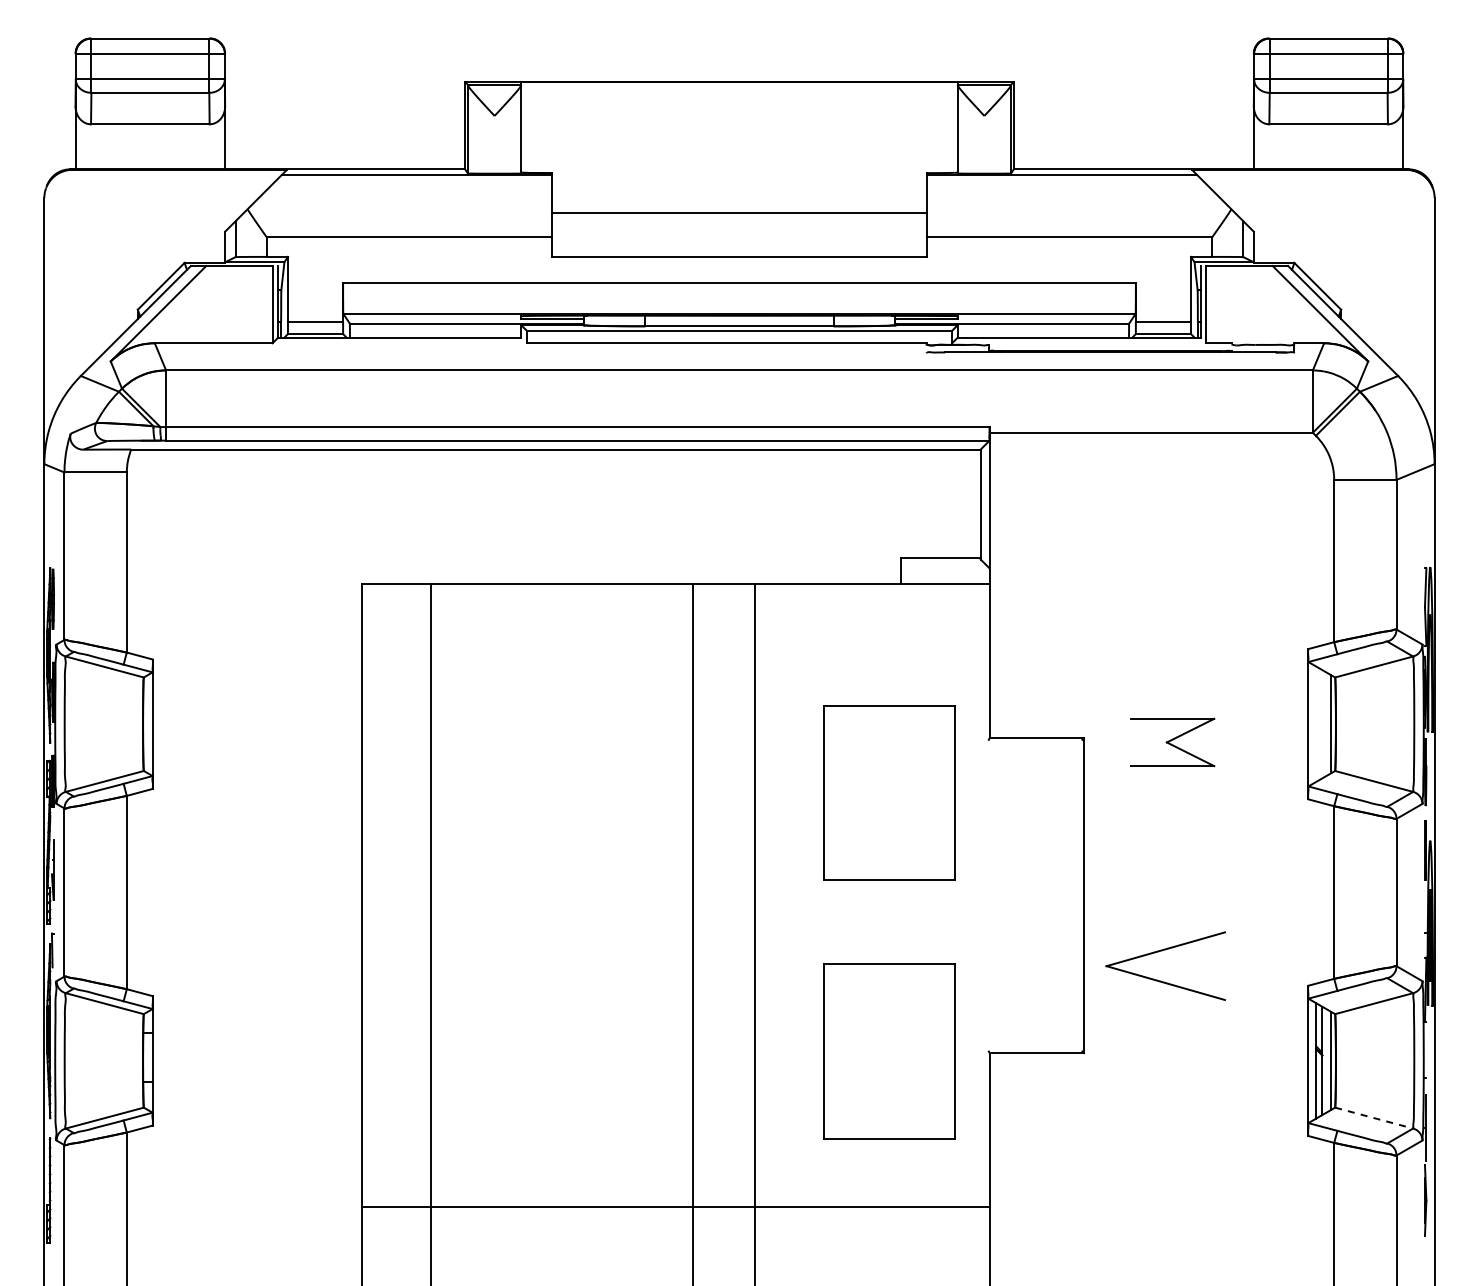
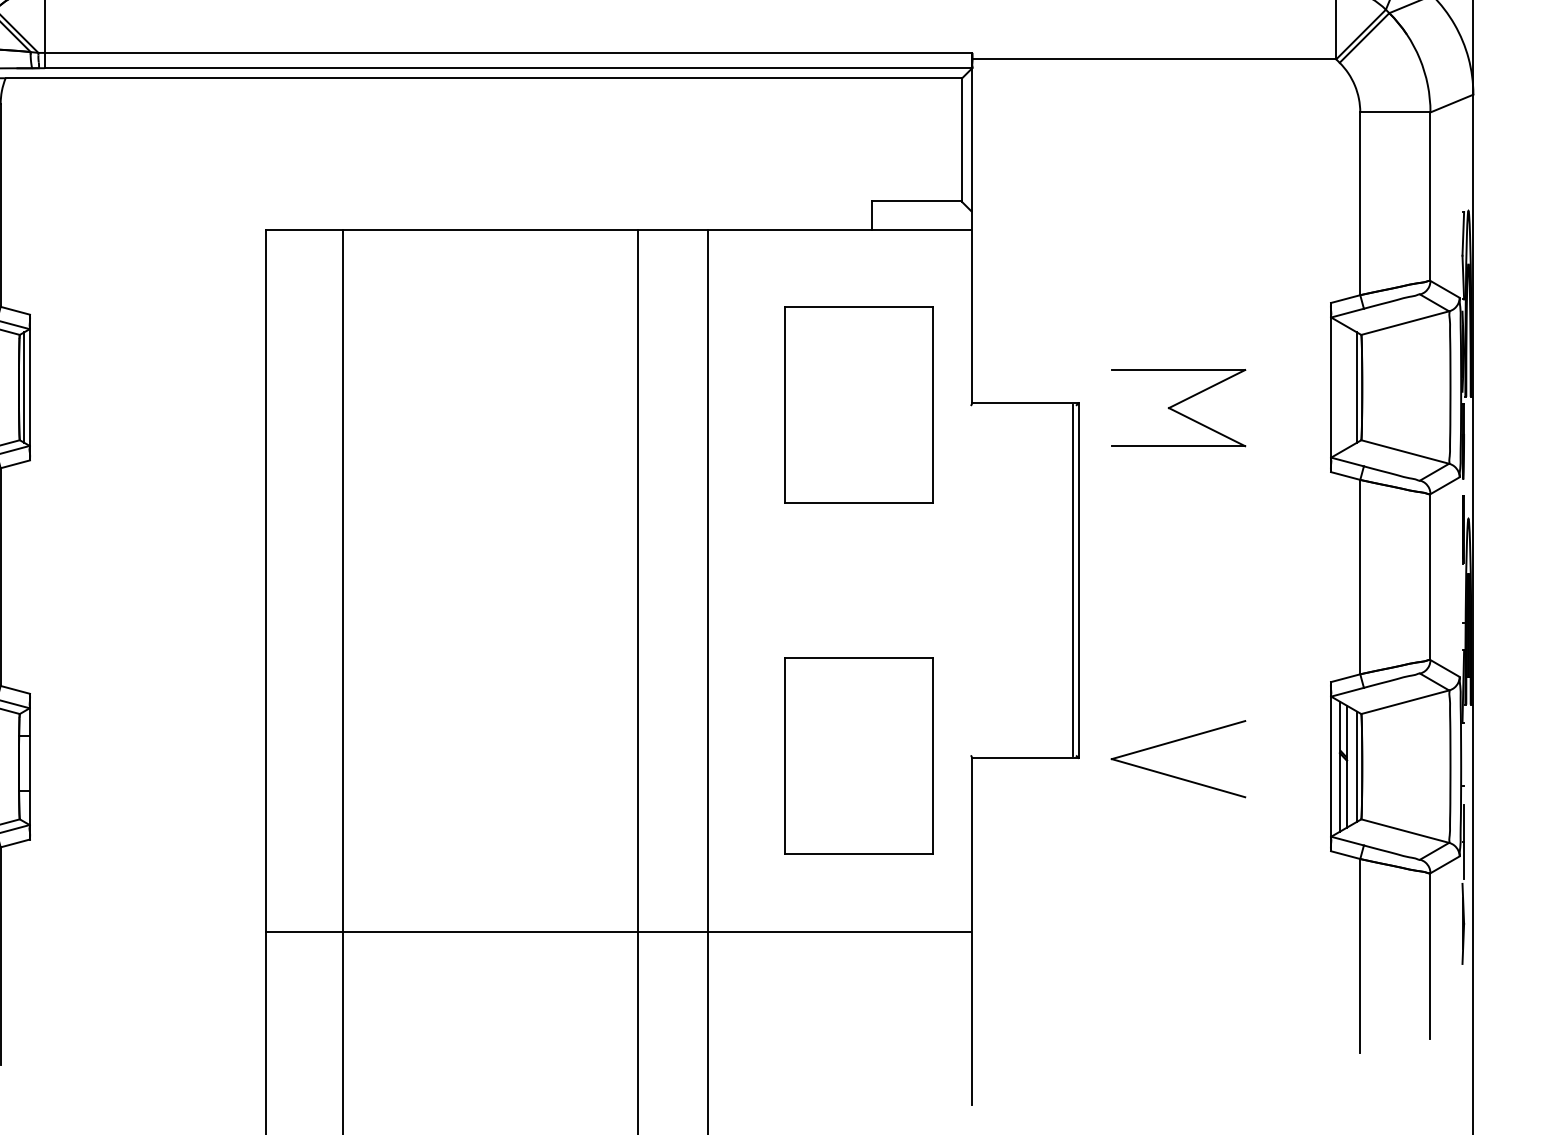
line: (147, 724) -> (23, 387), added
part: (1172, 742) -> (1178, 408), size x1.43
part: (889, 792) -> (859, 404), moved
line: (1079, 895) -> (1073, 580), added
part: (1162, 951) -> (1174, 742), moved
line: (1374, 1118) -> (1405, 831), dashed -> solid

